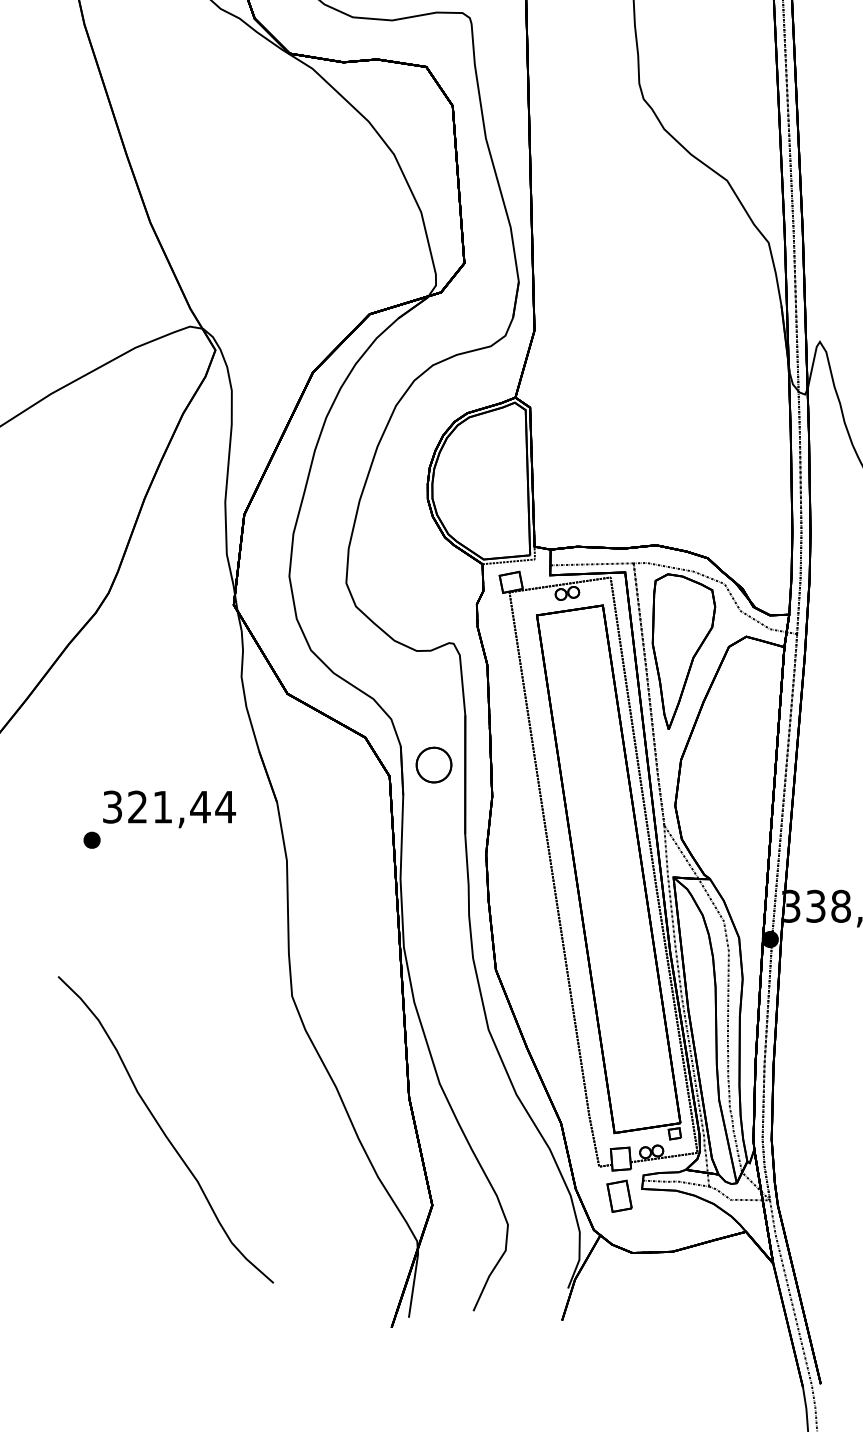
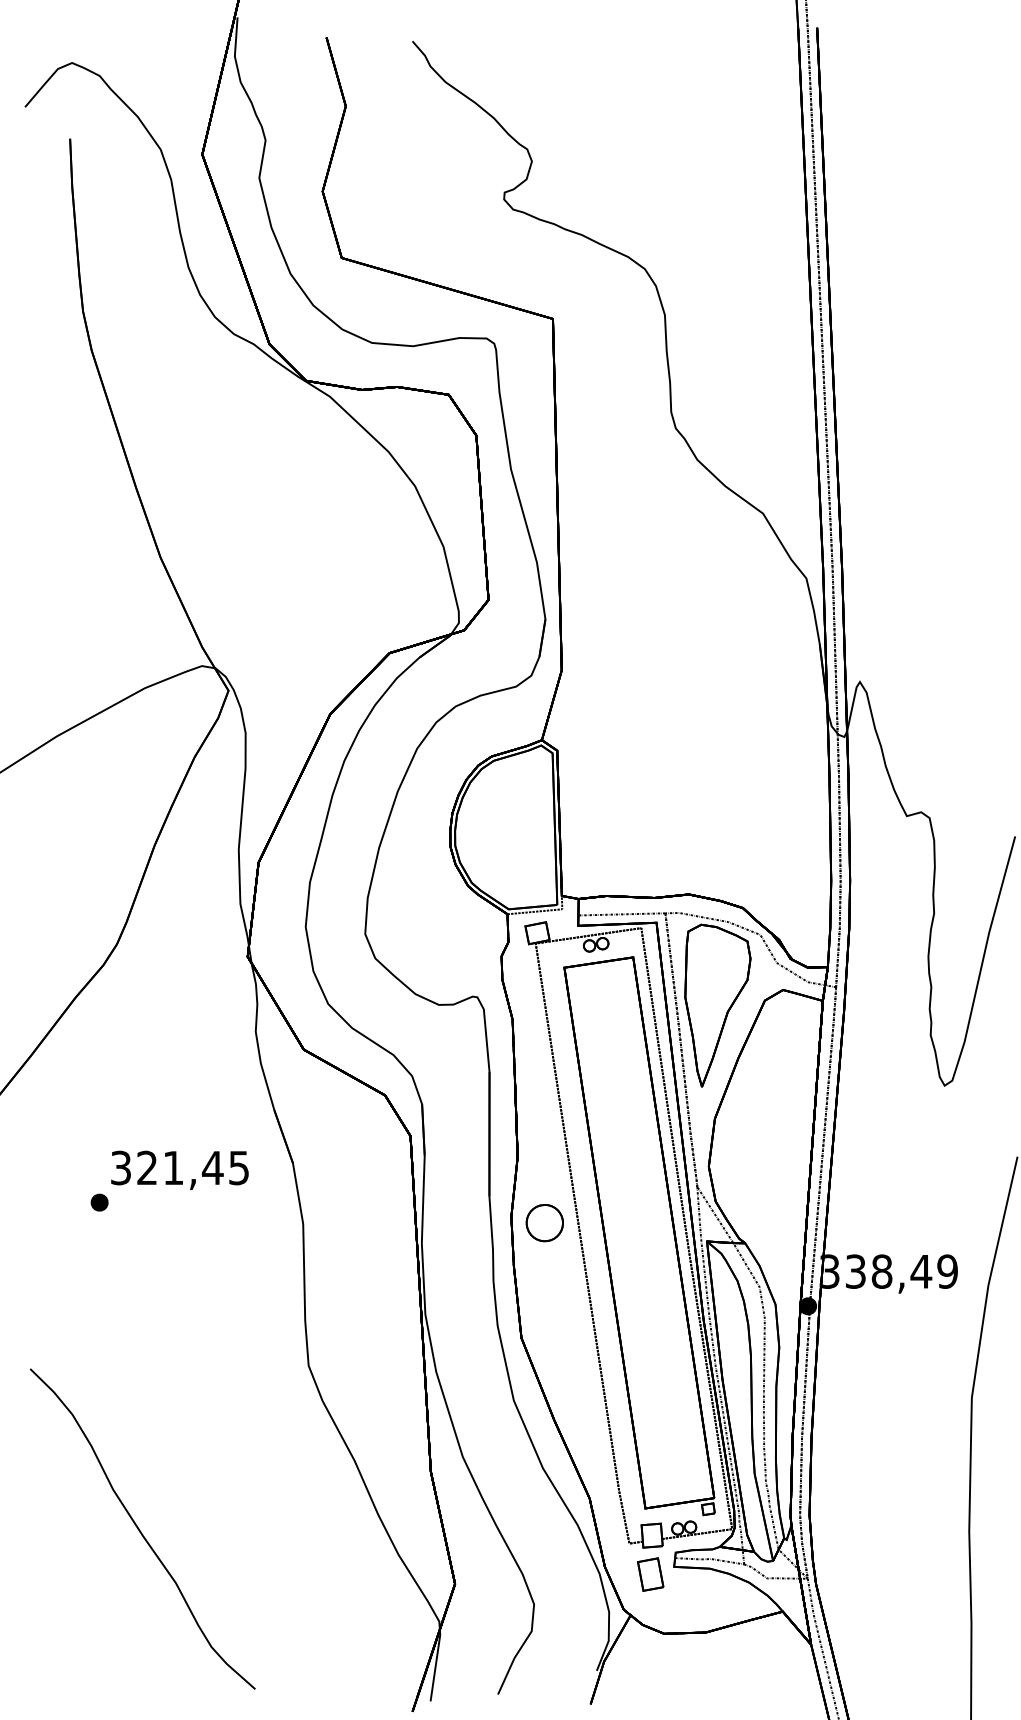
part: (433, 765) -> (544, 1223), moved
text: (225, 807) -> (238, 1168), 321,44 -> 321,45
part: (165, 1129) -> (142, 1528), moved

